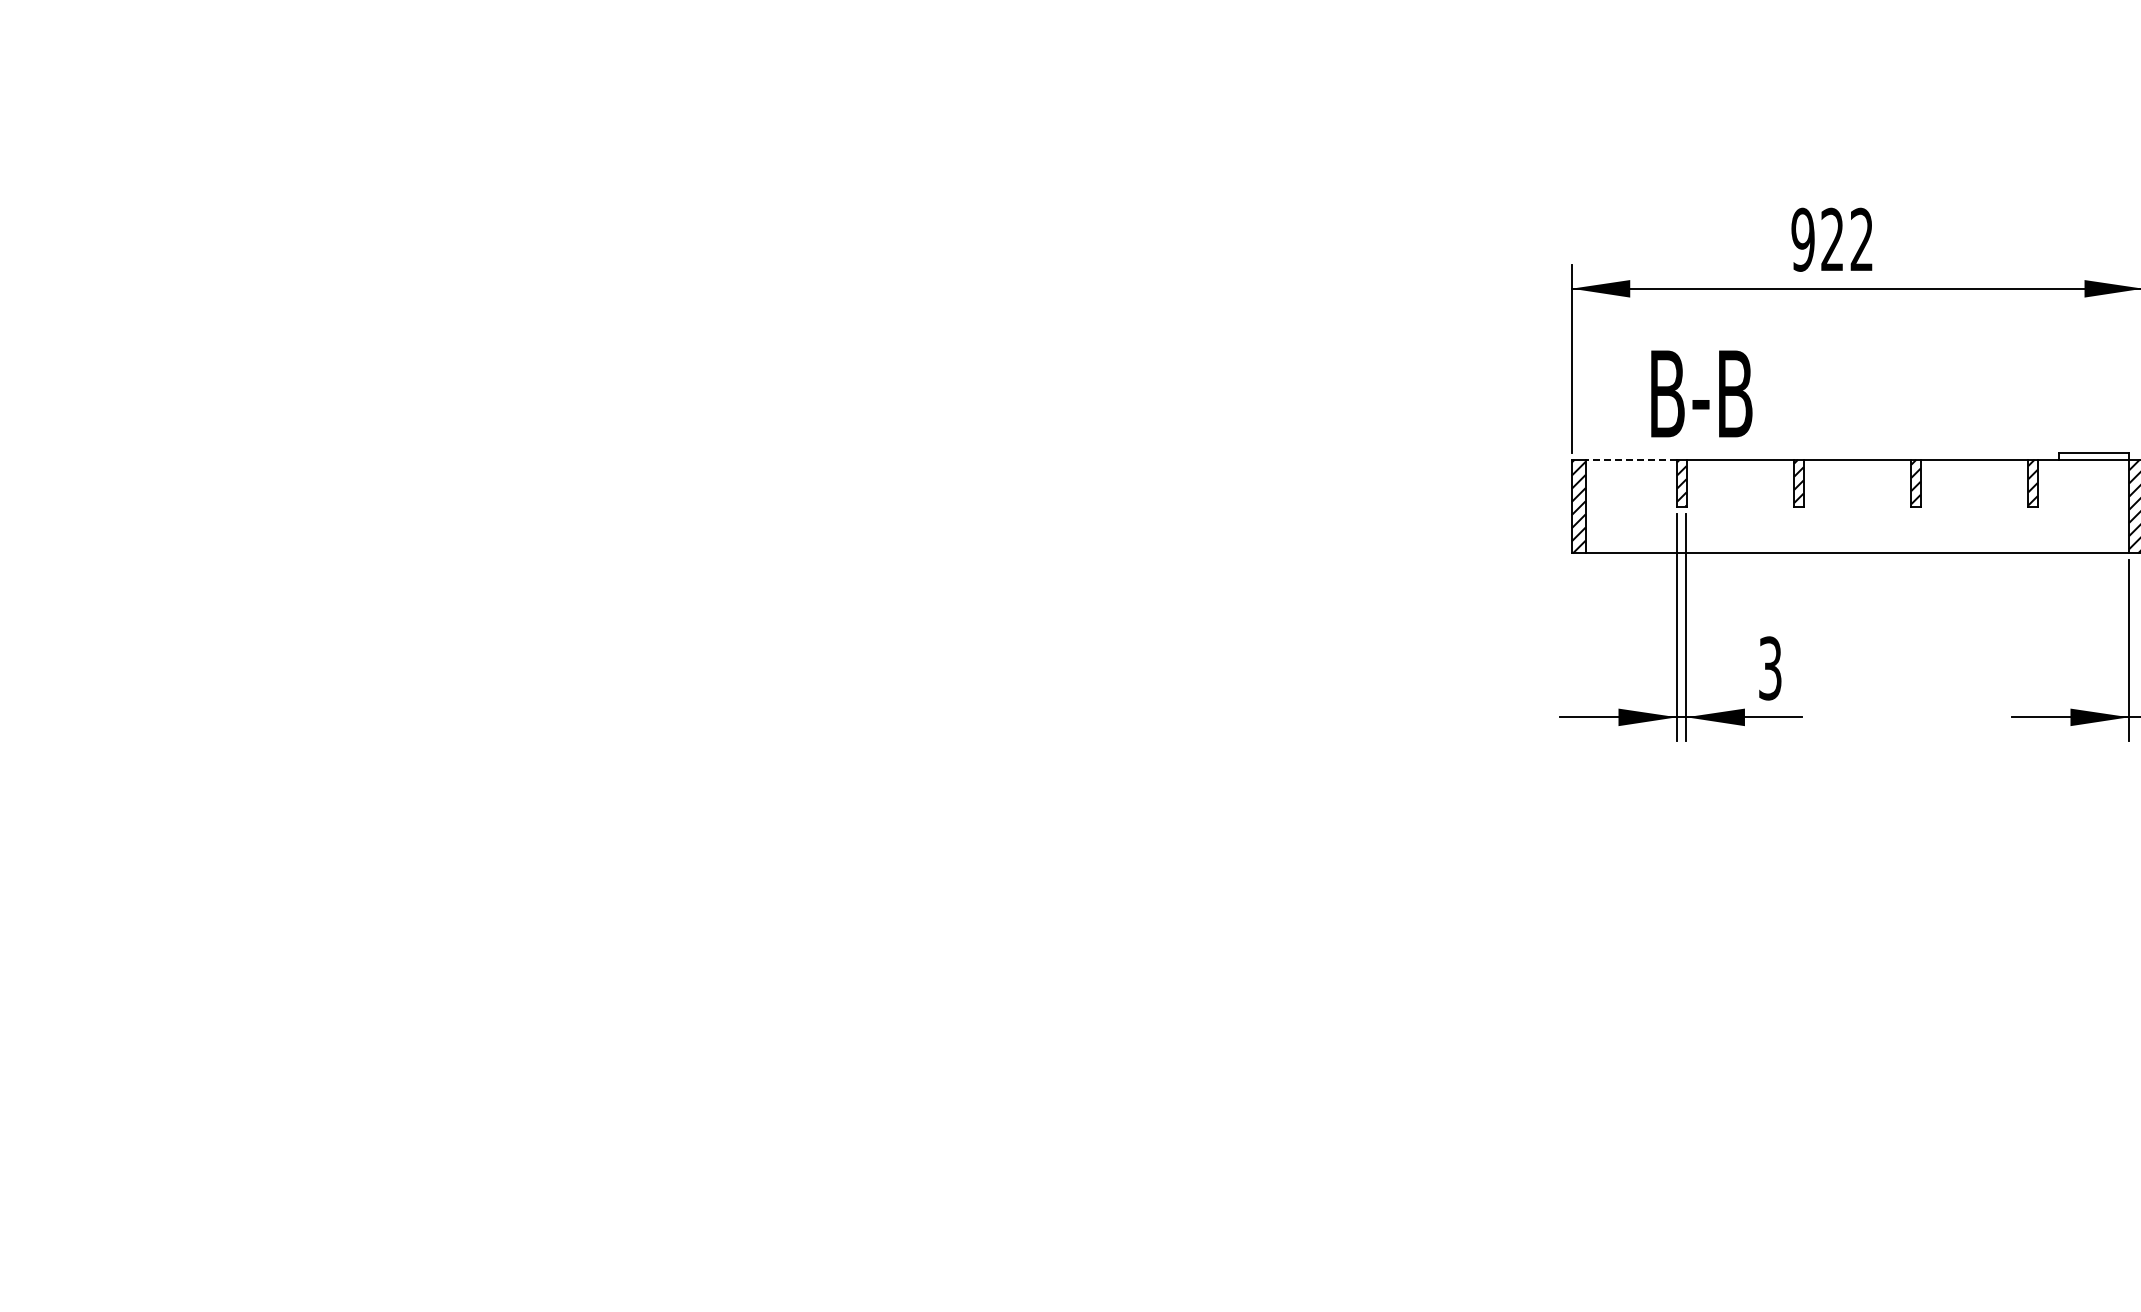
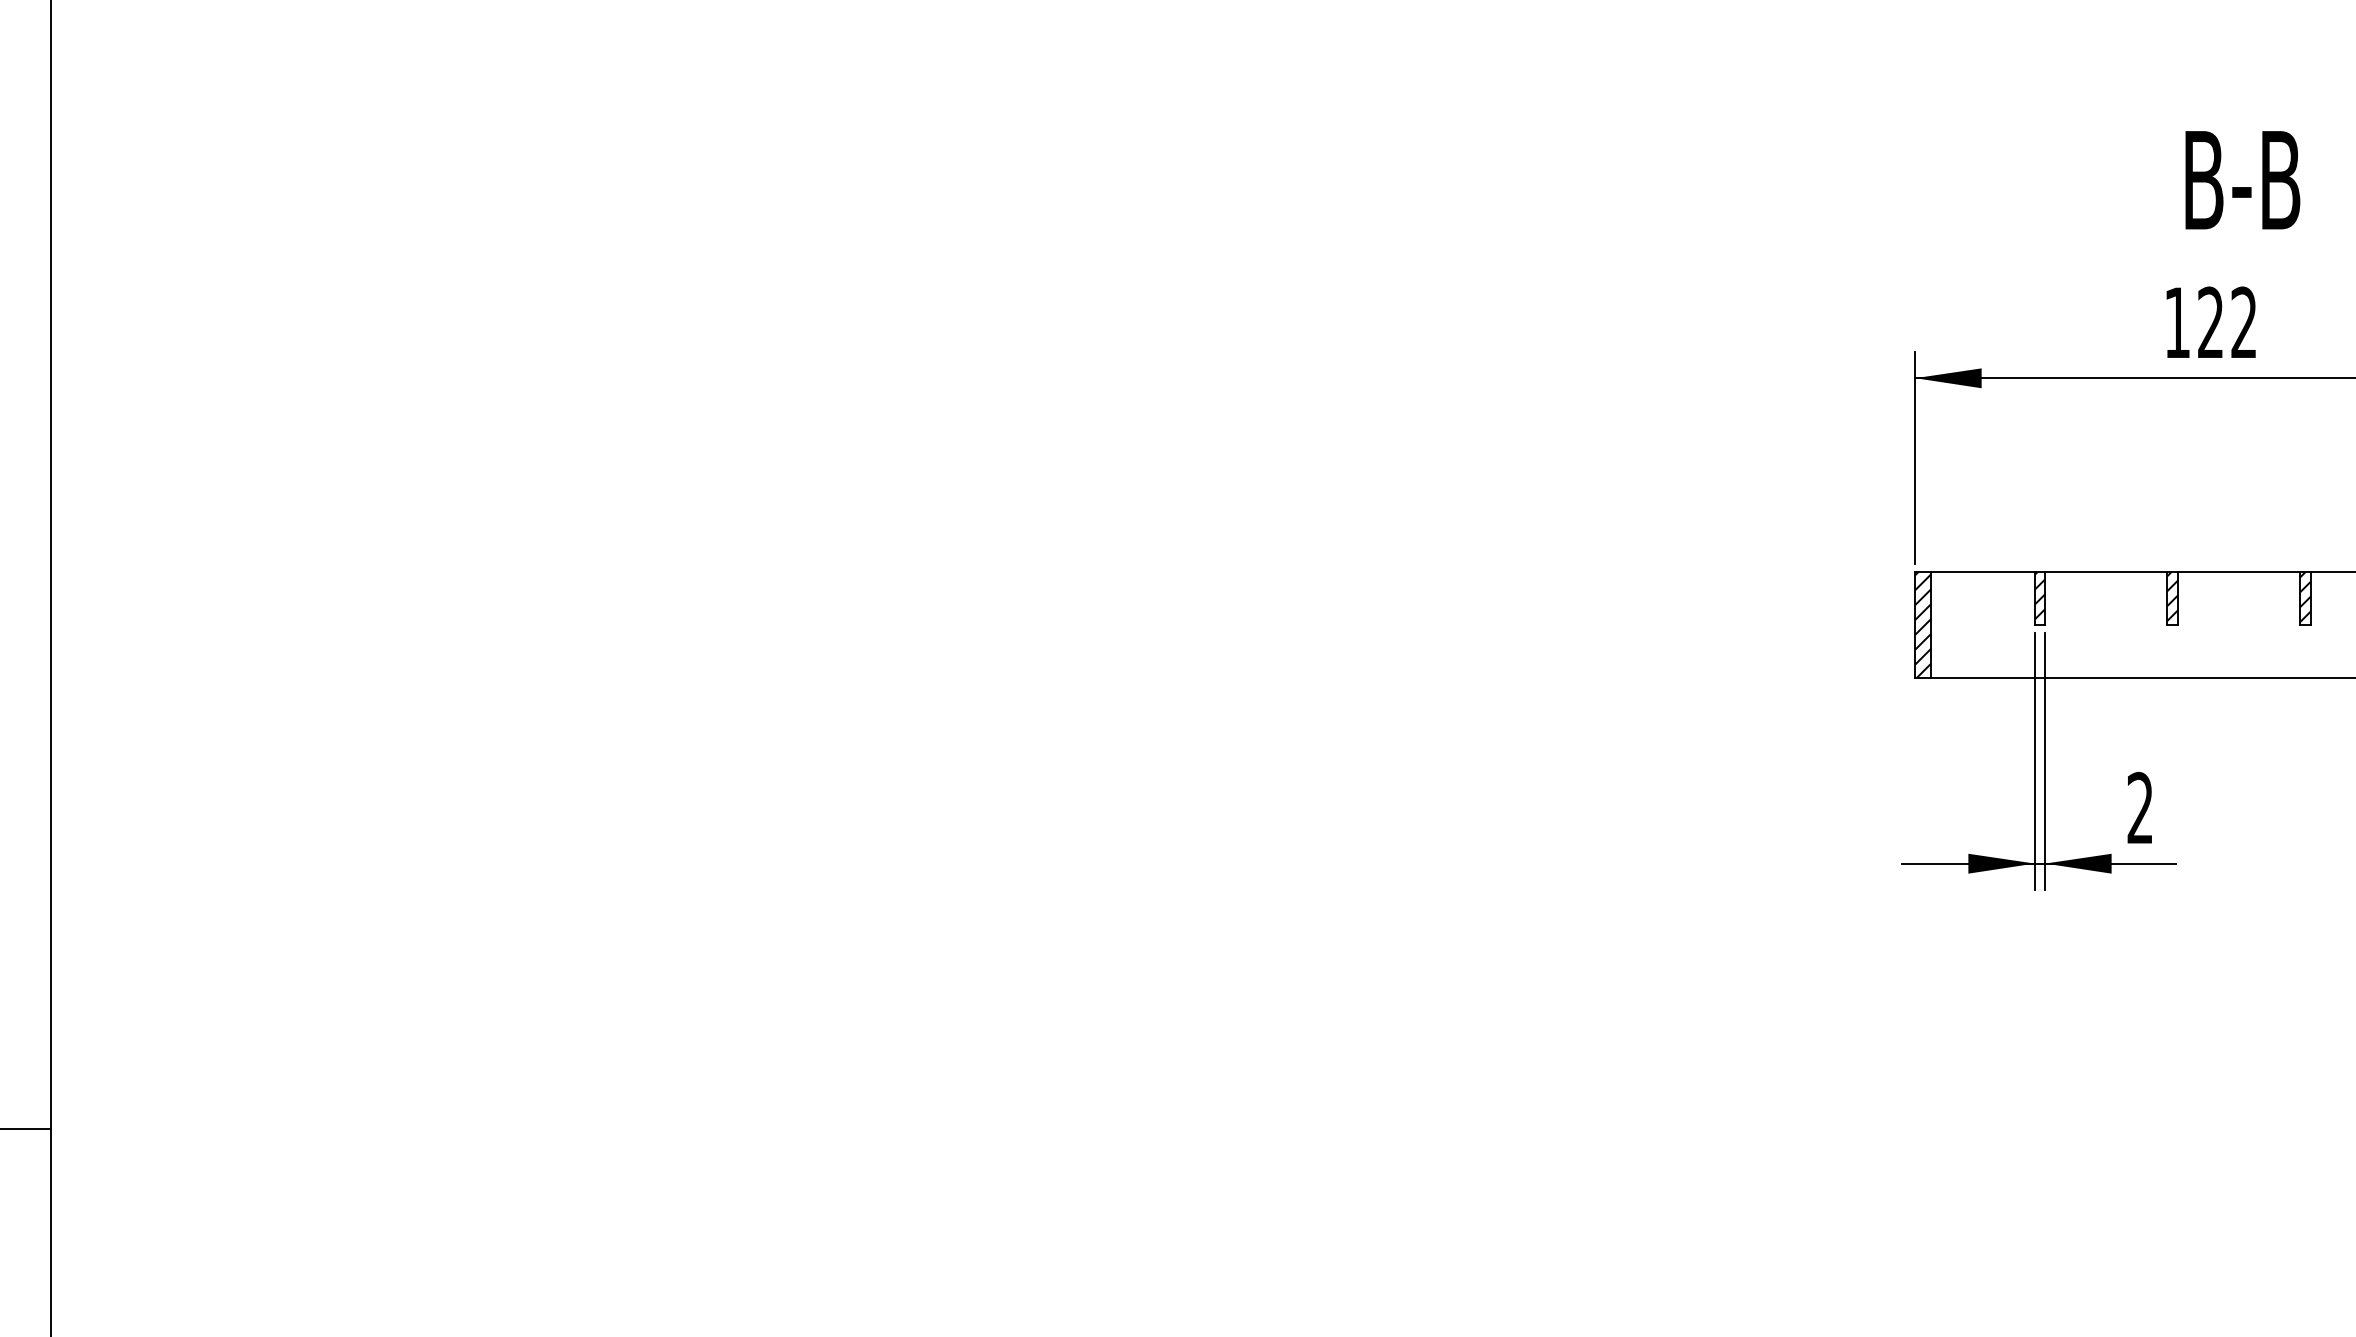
text: (1802, 239) -> (2176, 322), 922 -> 122
text: (1701, 393) -> (2242, 179), moved
line: (1631, 459) -> (1983, 571), dashed -> solid
text: (1770, 668) -> (2140, 808), 3 -> 2

